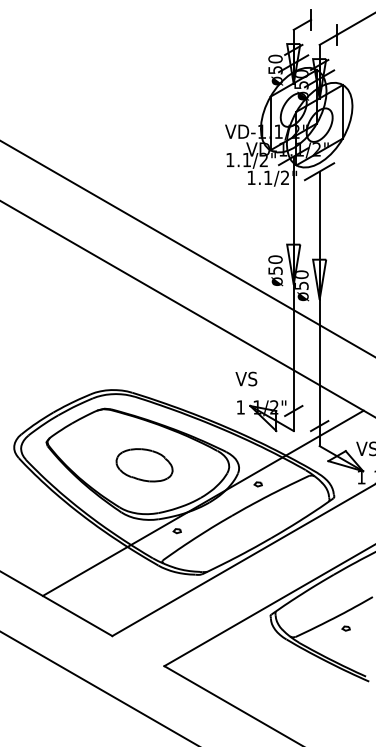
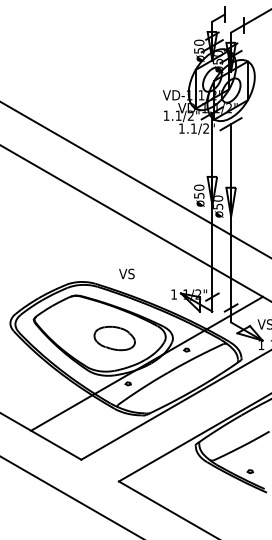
text: (246, 378) -> (126, 273), moved
part: (144, 465) -> (114, 338), moved
part: (345, 628) -> (249, 471), moved

